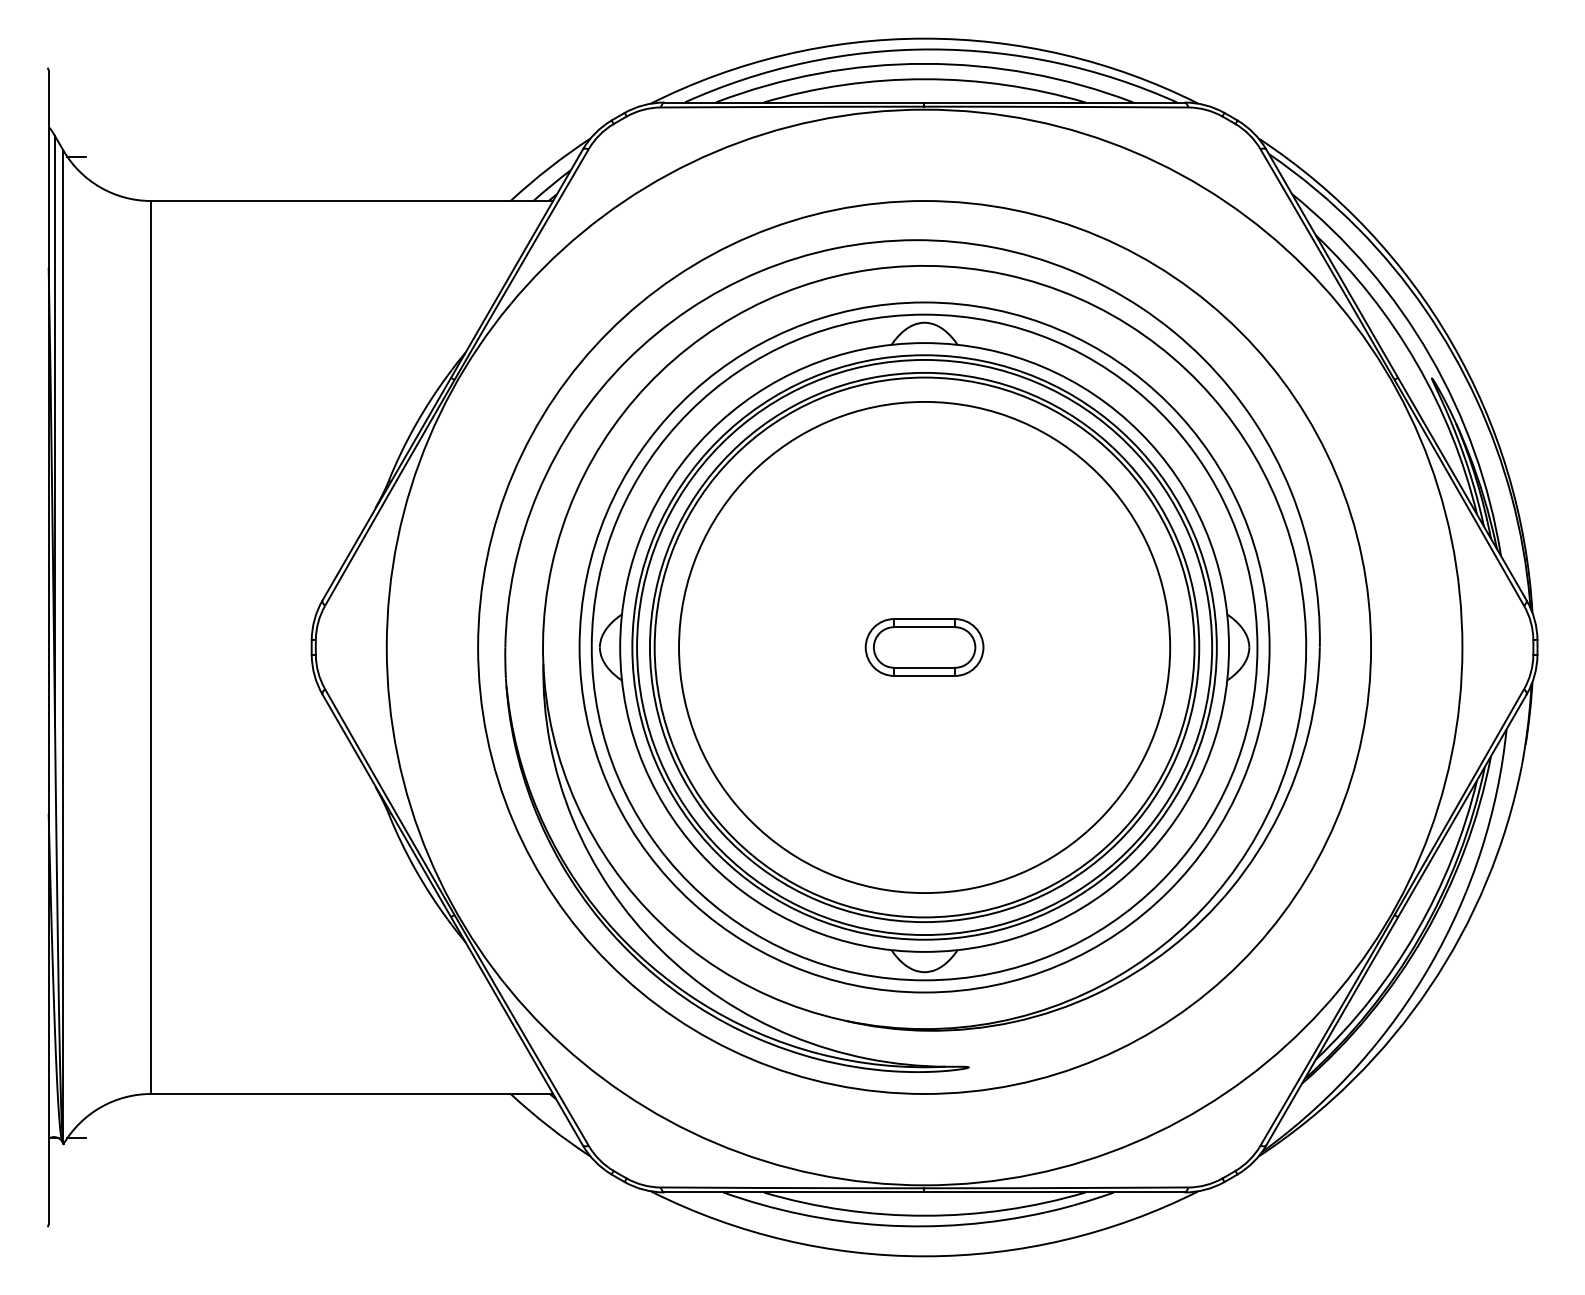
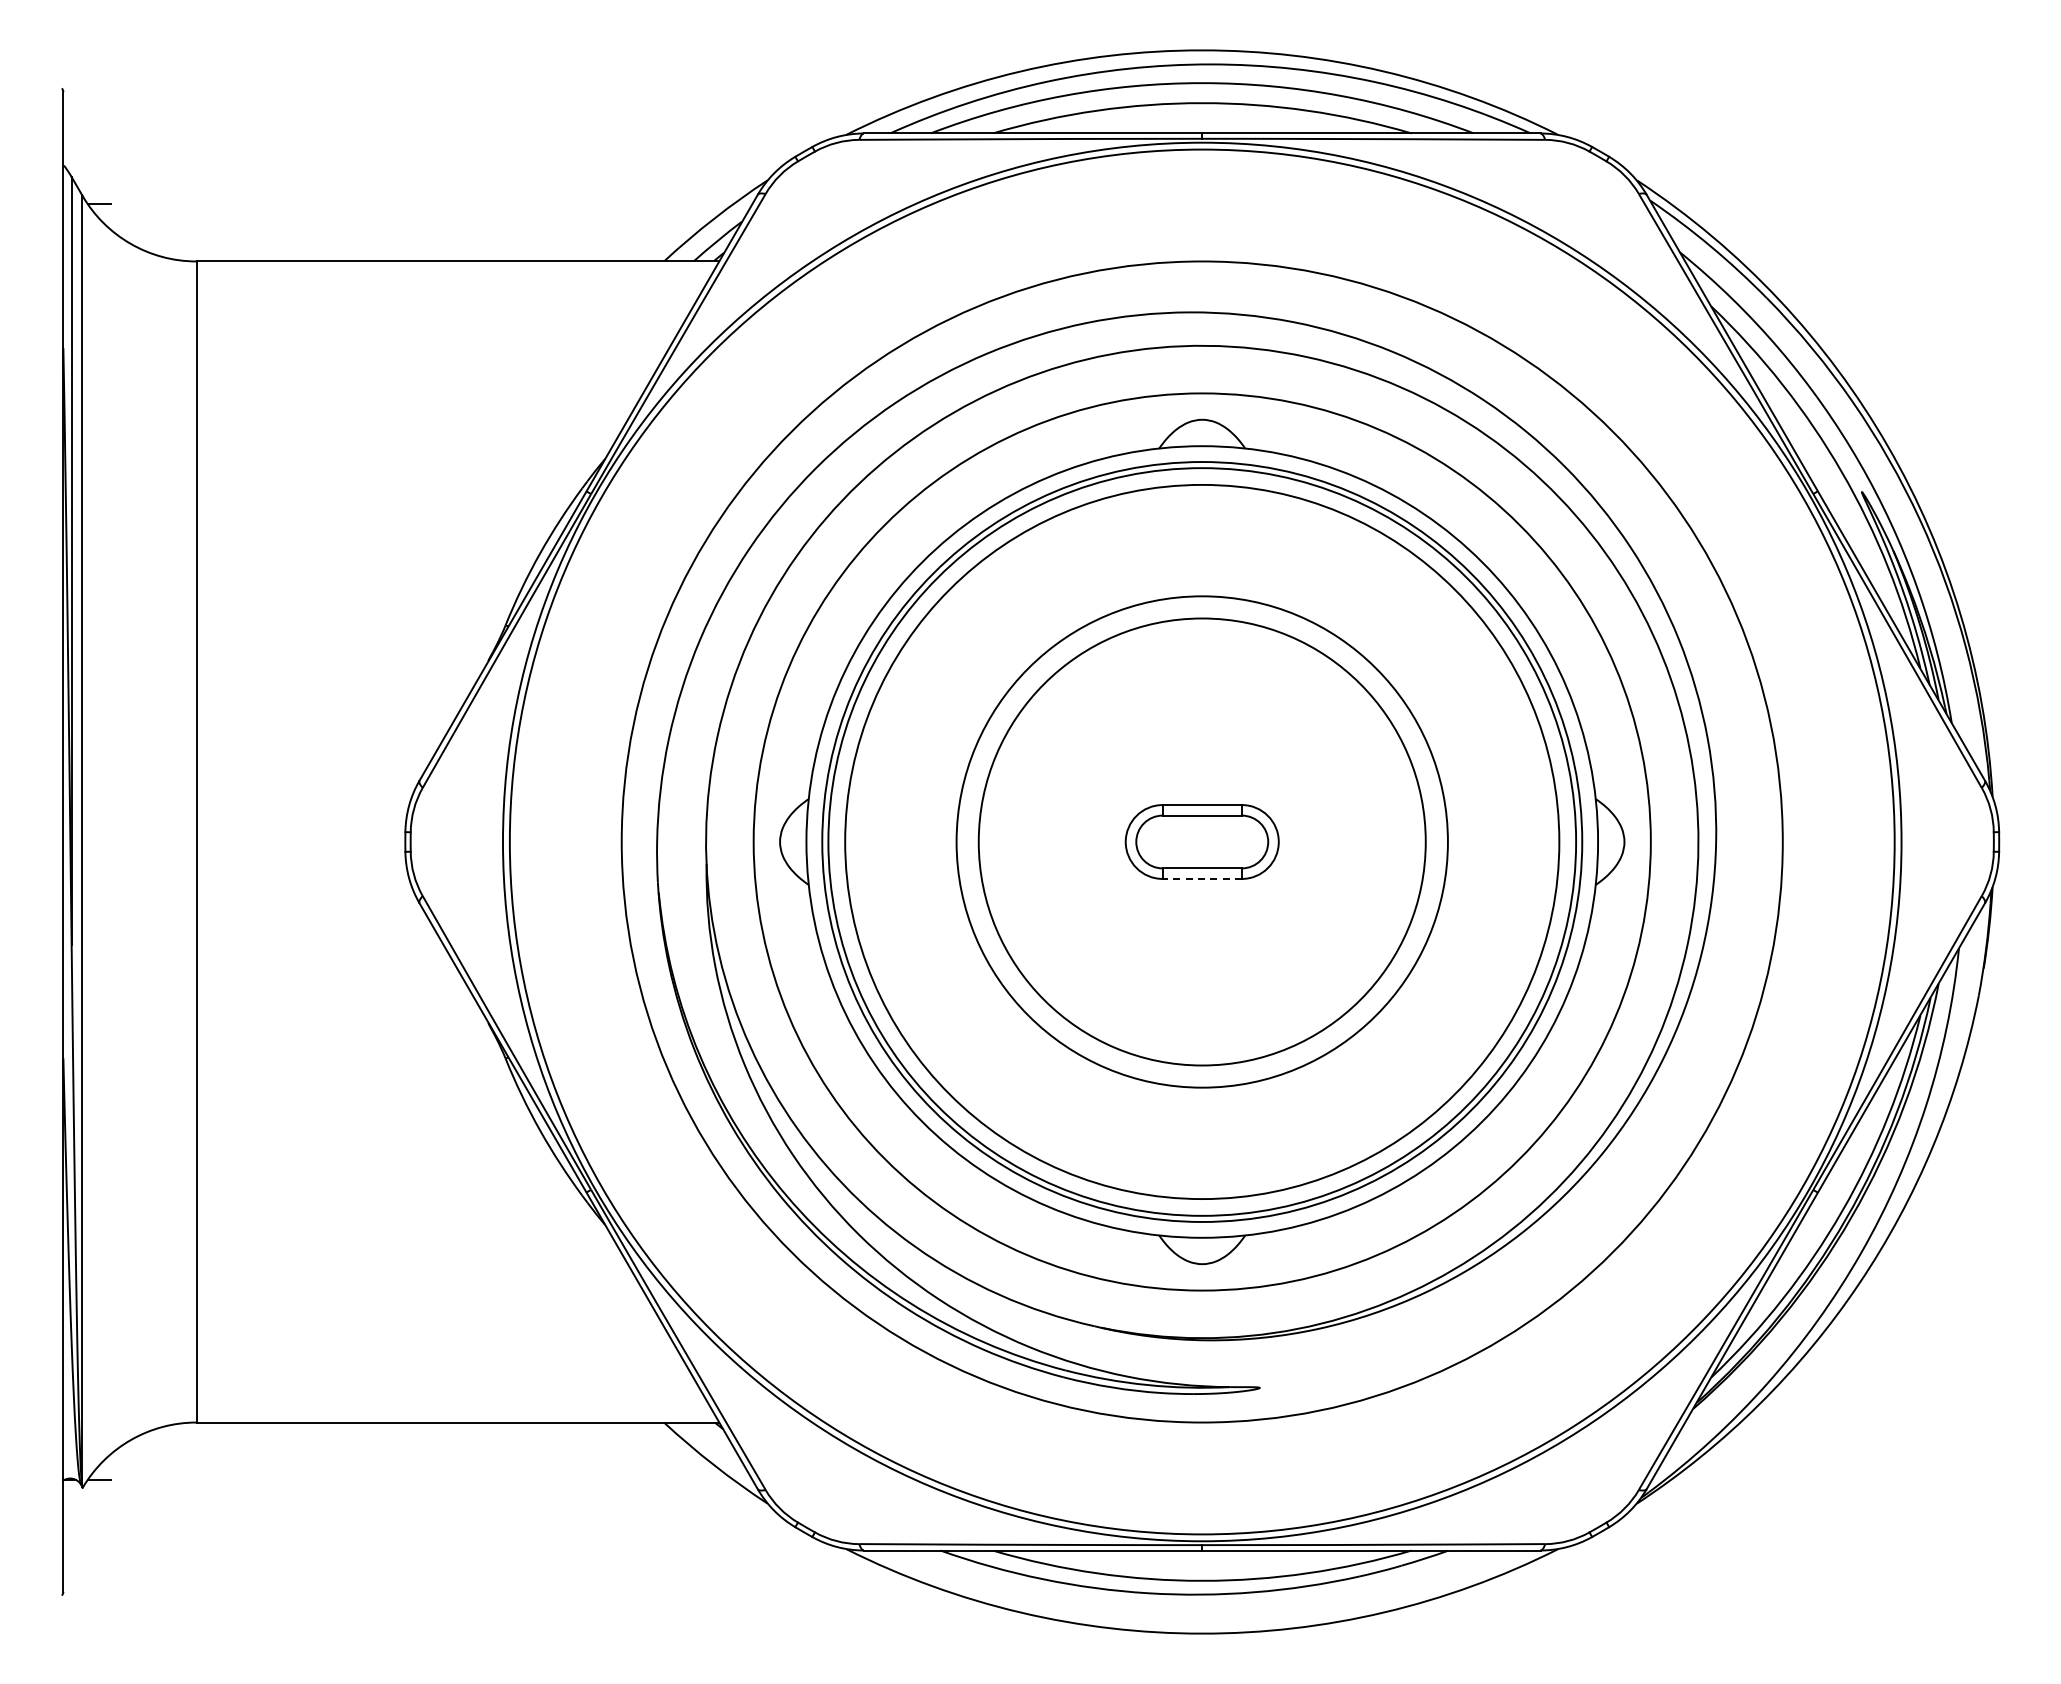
circle: (924, 647) -> (1201, 841), size x0.7
circle: (924, 647) -> (1202, 841), size x0.7
circle: (924, 647) -> (1202, 841), size x1.6
line: (924, 675) -> (1202, 878), solid -> dashed

